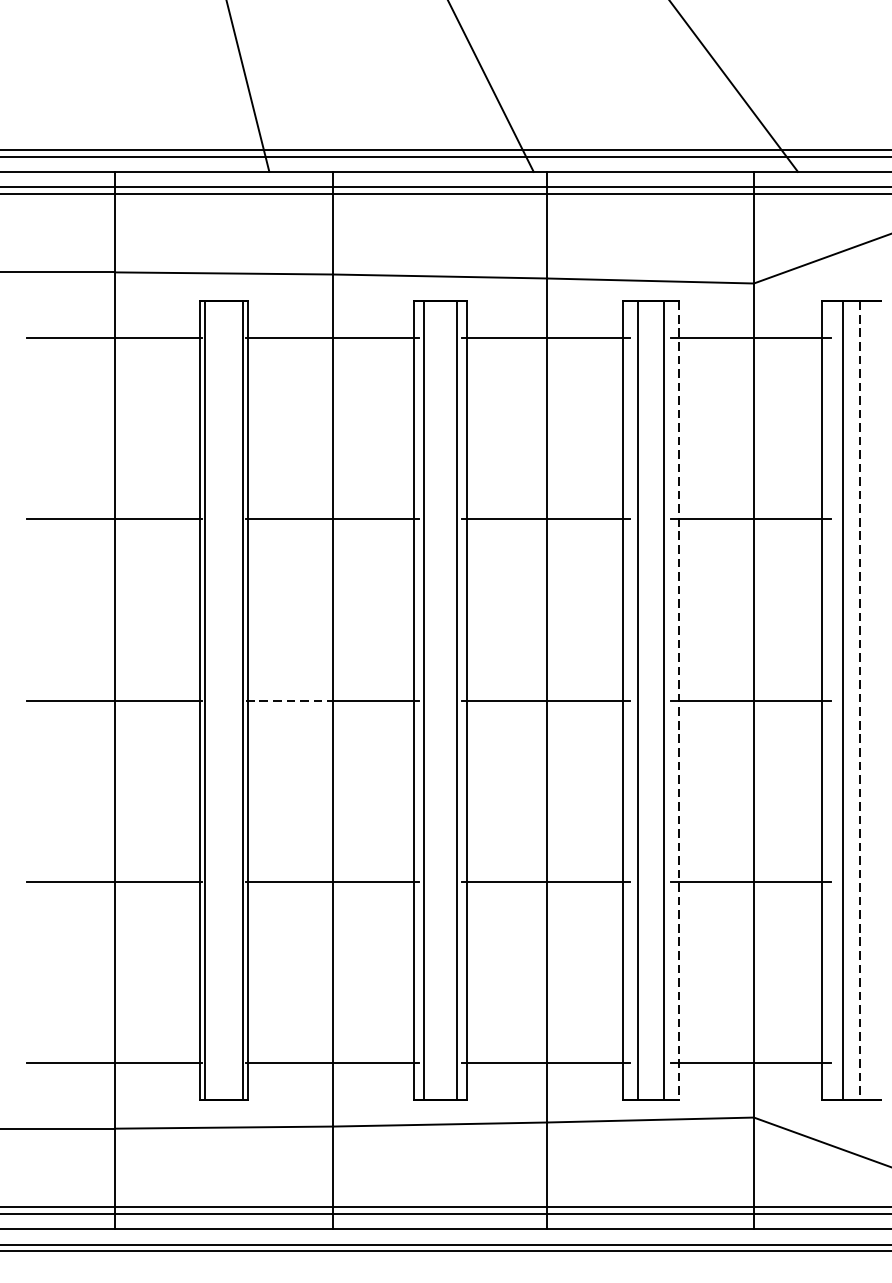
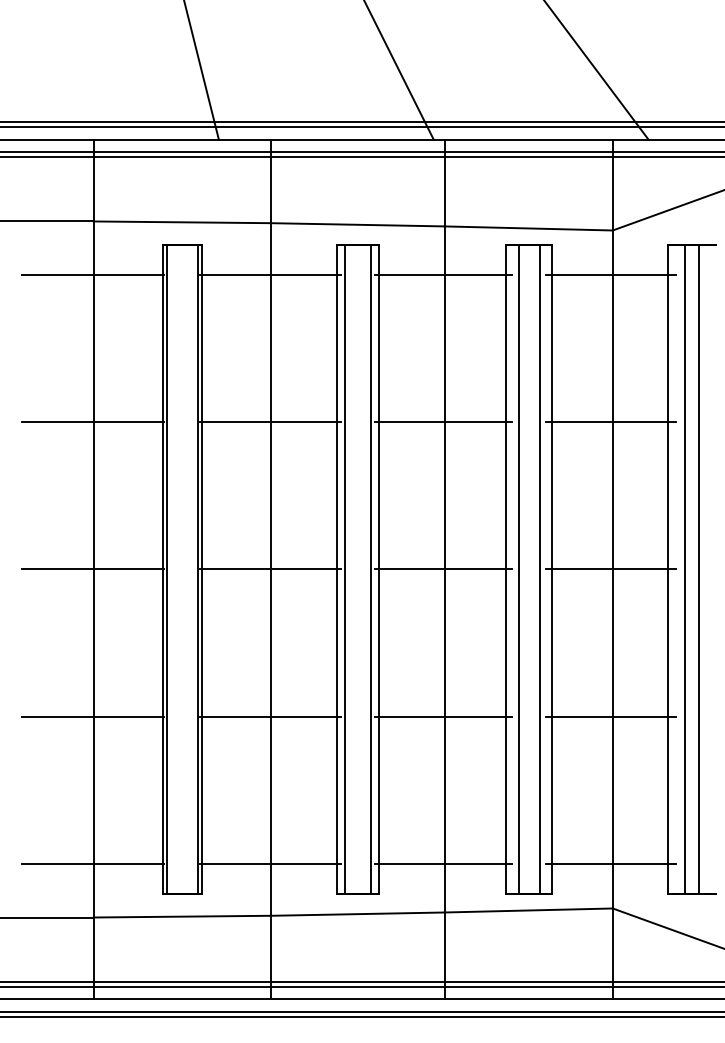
line: (289, 700) -> (235, 569), dashed -> solid
line: (678, 700) -> (551, 569), dashed -> solid
line: (860, 700) -> (699, 569), dashed -> solid

